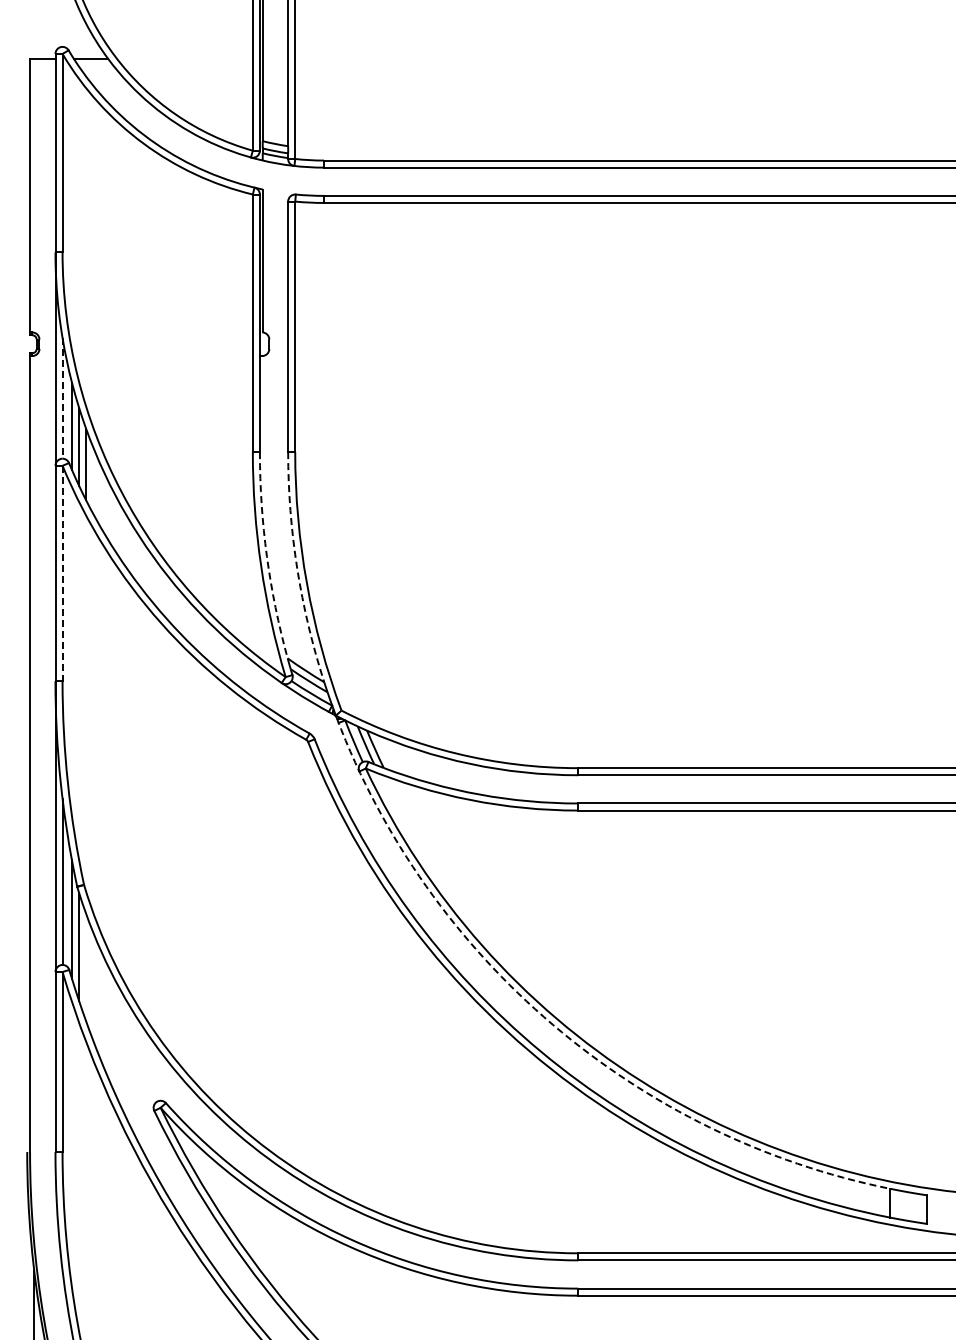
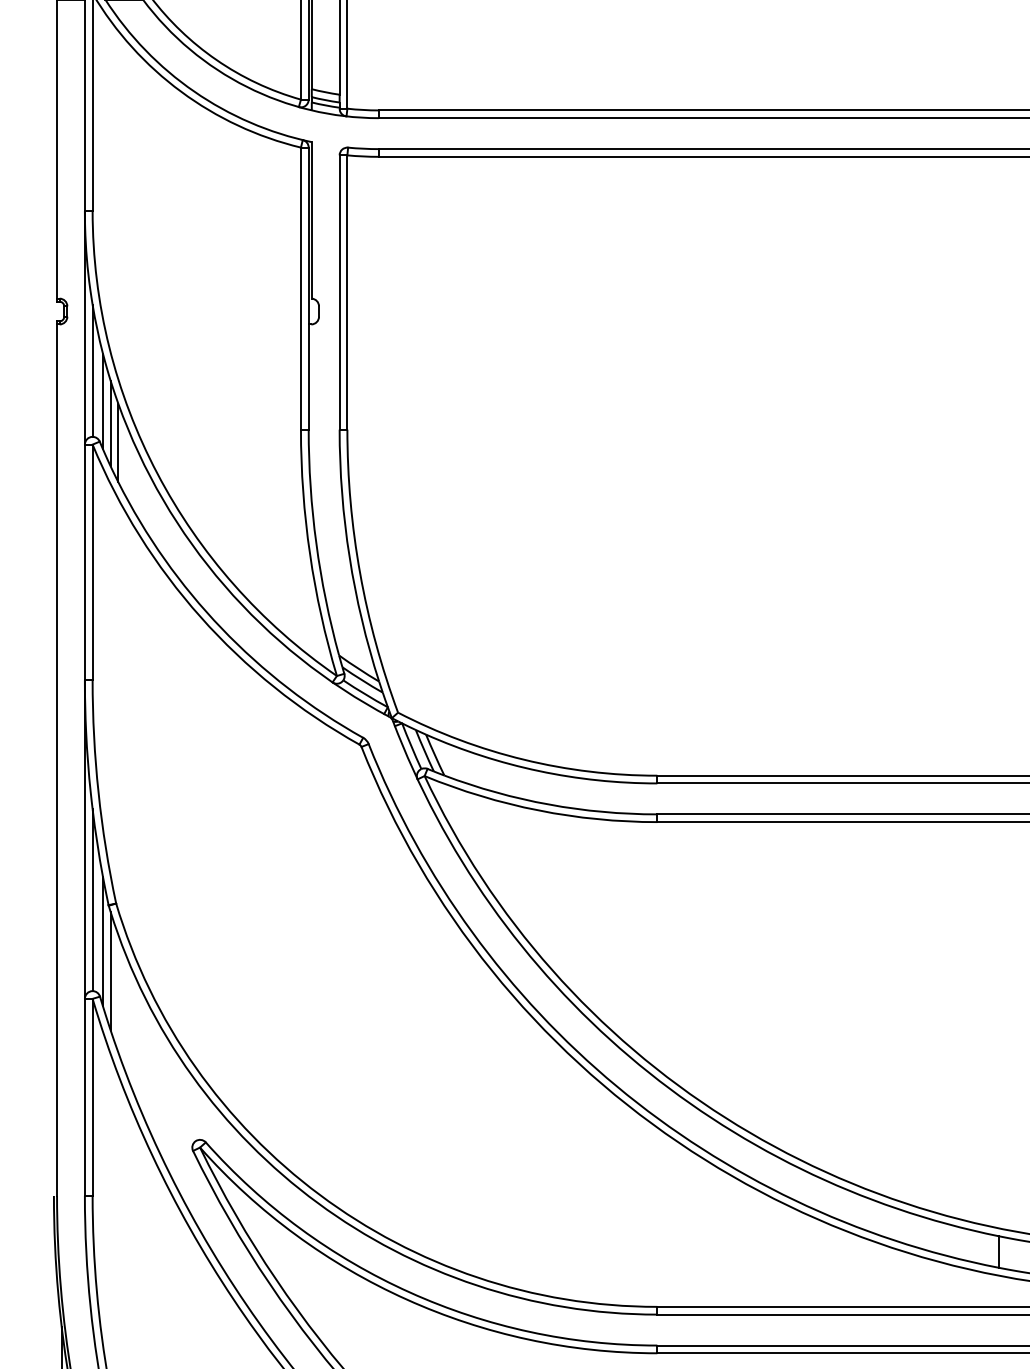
line: (62, 398) -> (92, 370), dashed -> solid
arc: (266, 556) -> (315, 543), dashed -> solid
arc: (297, 568) -> (349, 557), dashed -> solid
line: (62, 573) -> (92, 562), dashed -> solid
arc: (552, 1024) -> (629, 1056), dashed -> solid

